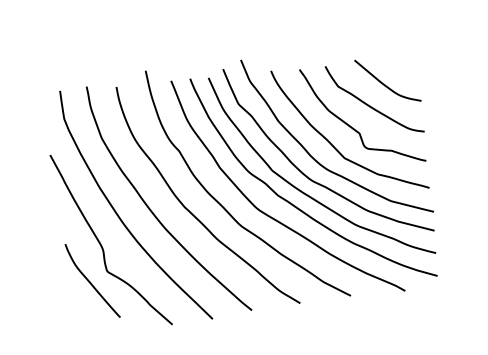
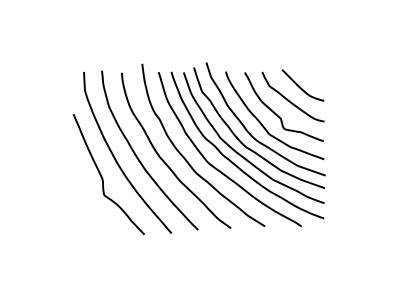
curve: (90, 281) -> (92, 200), removed

